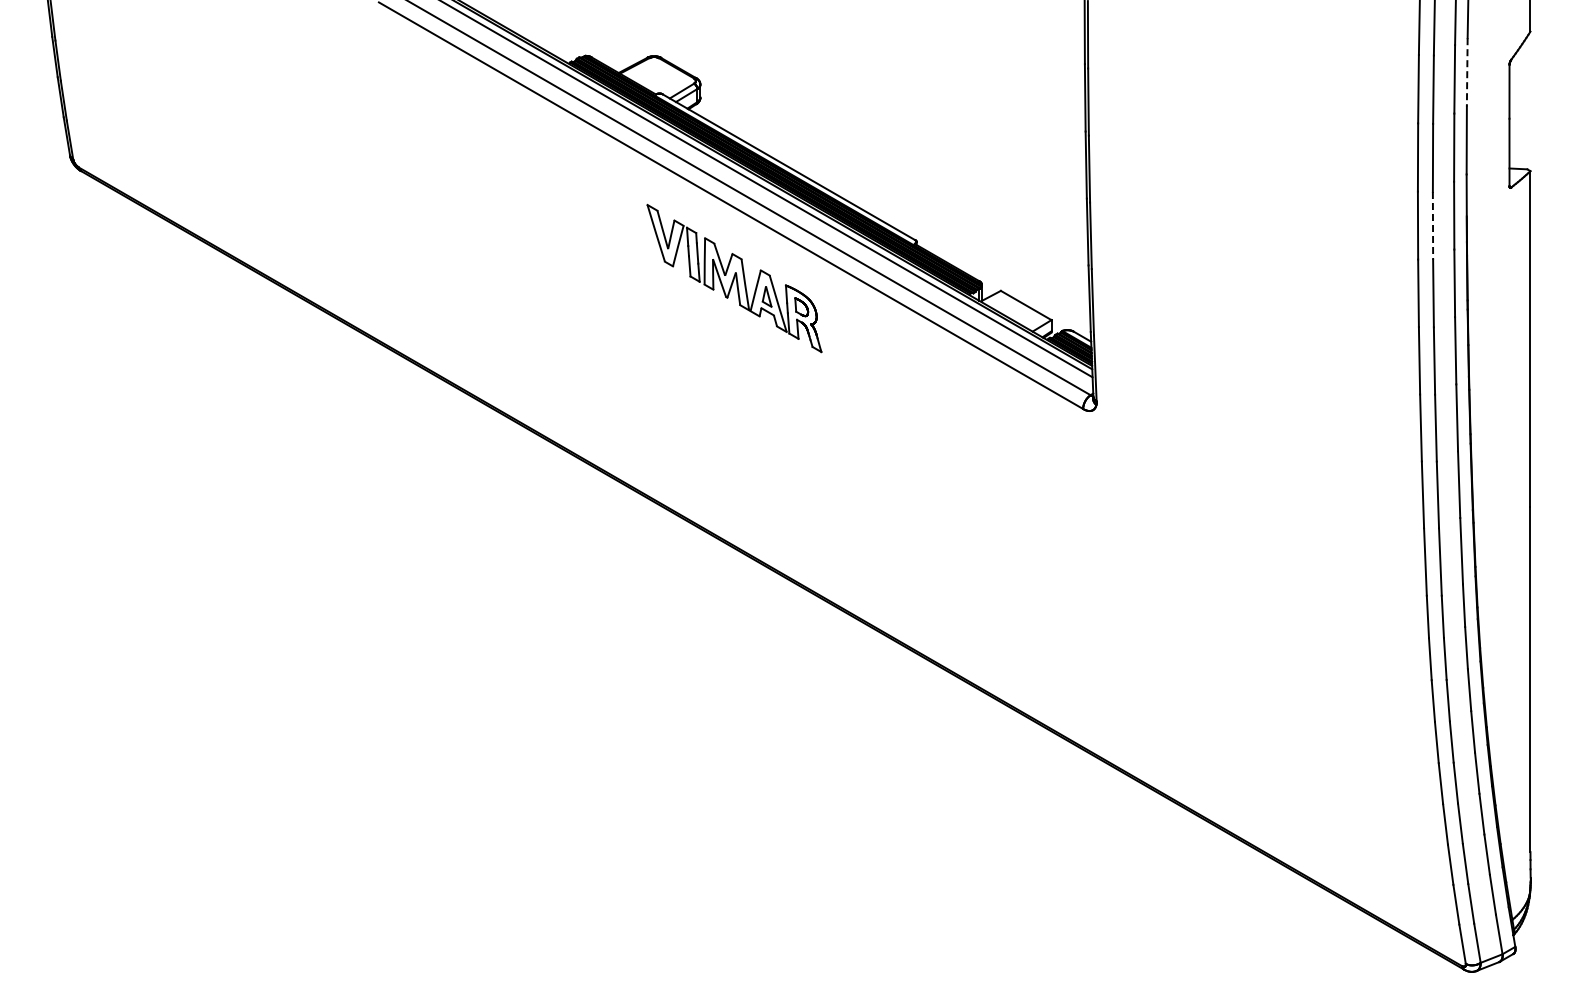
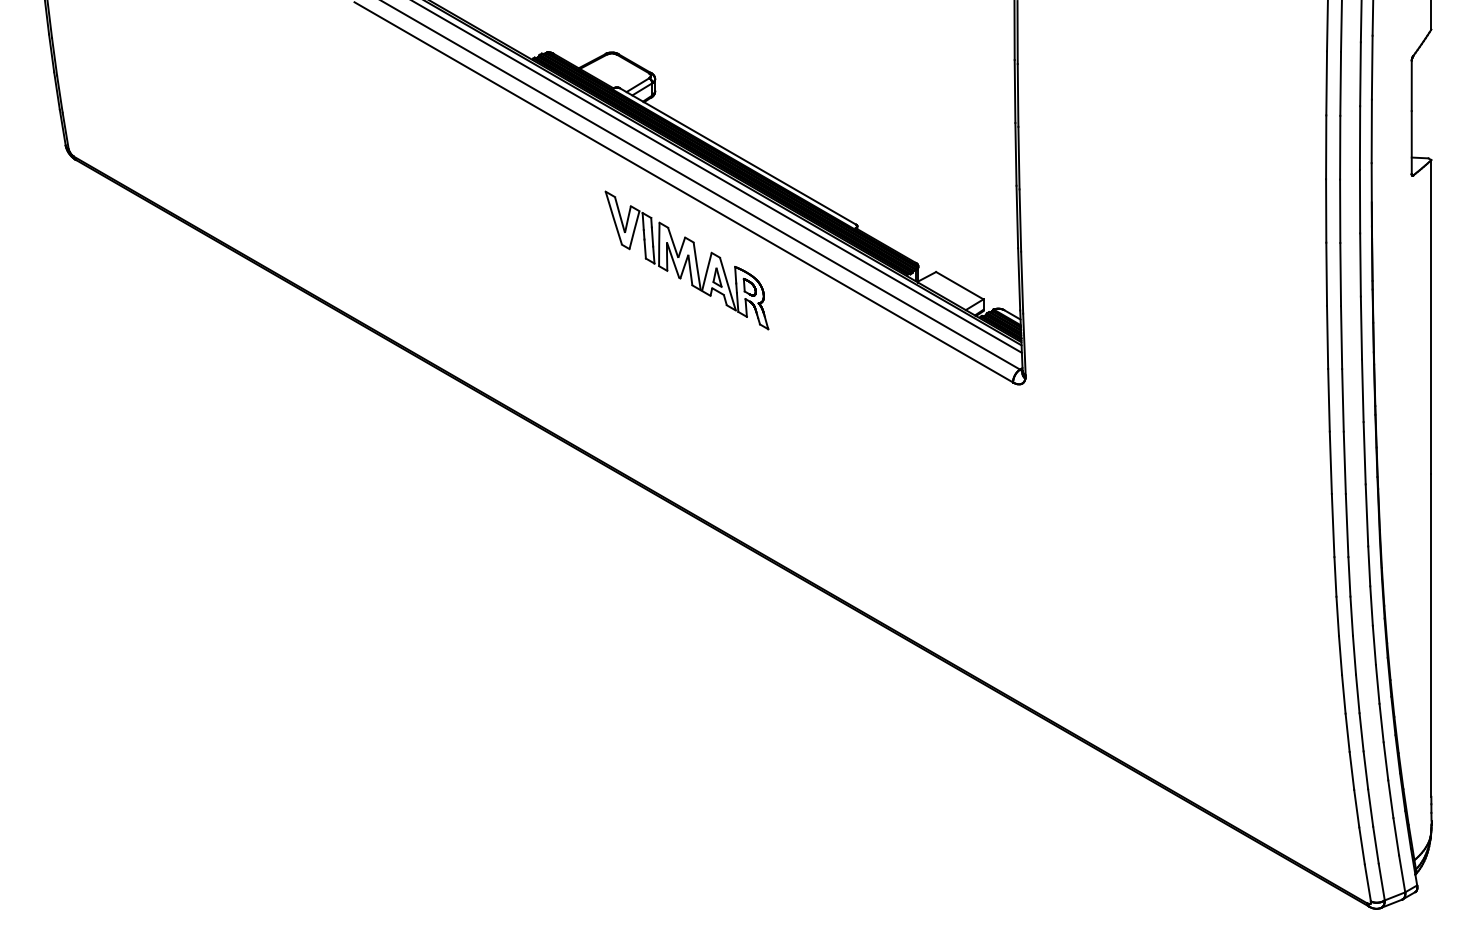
line: (1467, 72) -> (1372, 67), dashed -> solid
line: (1433, 225) -> (1340, 210), dashed -> solid

